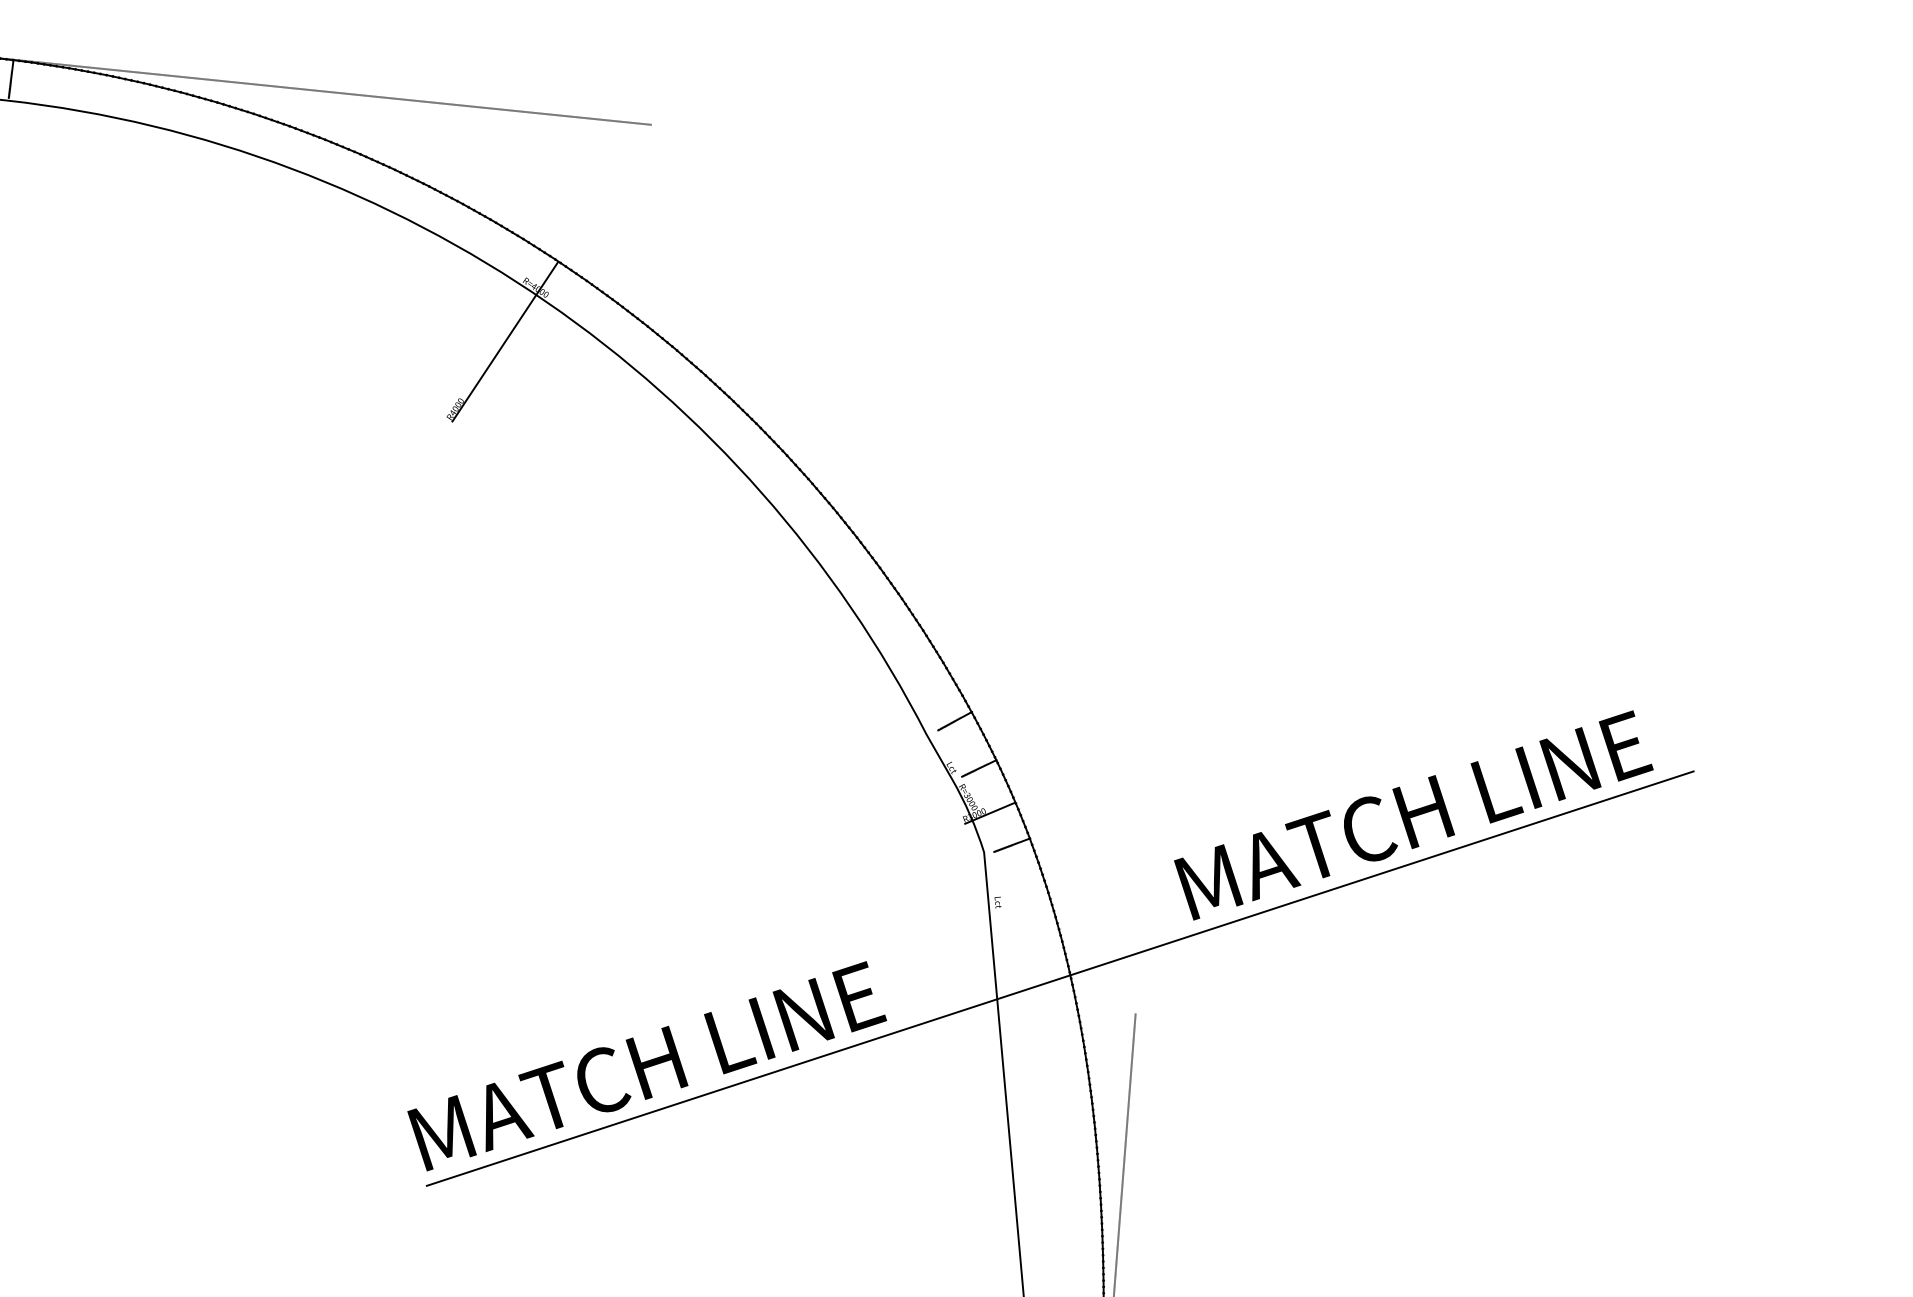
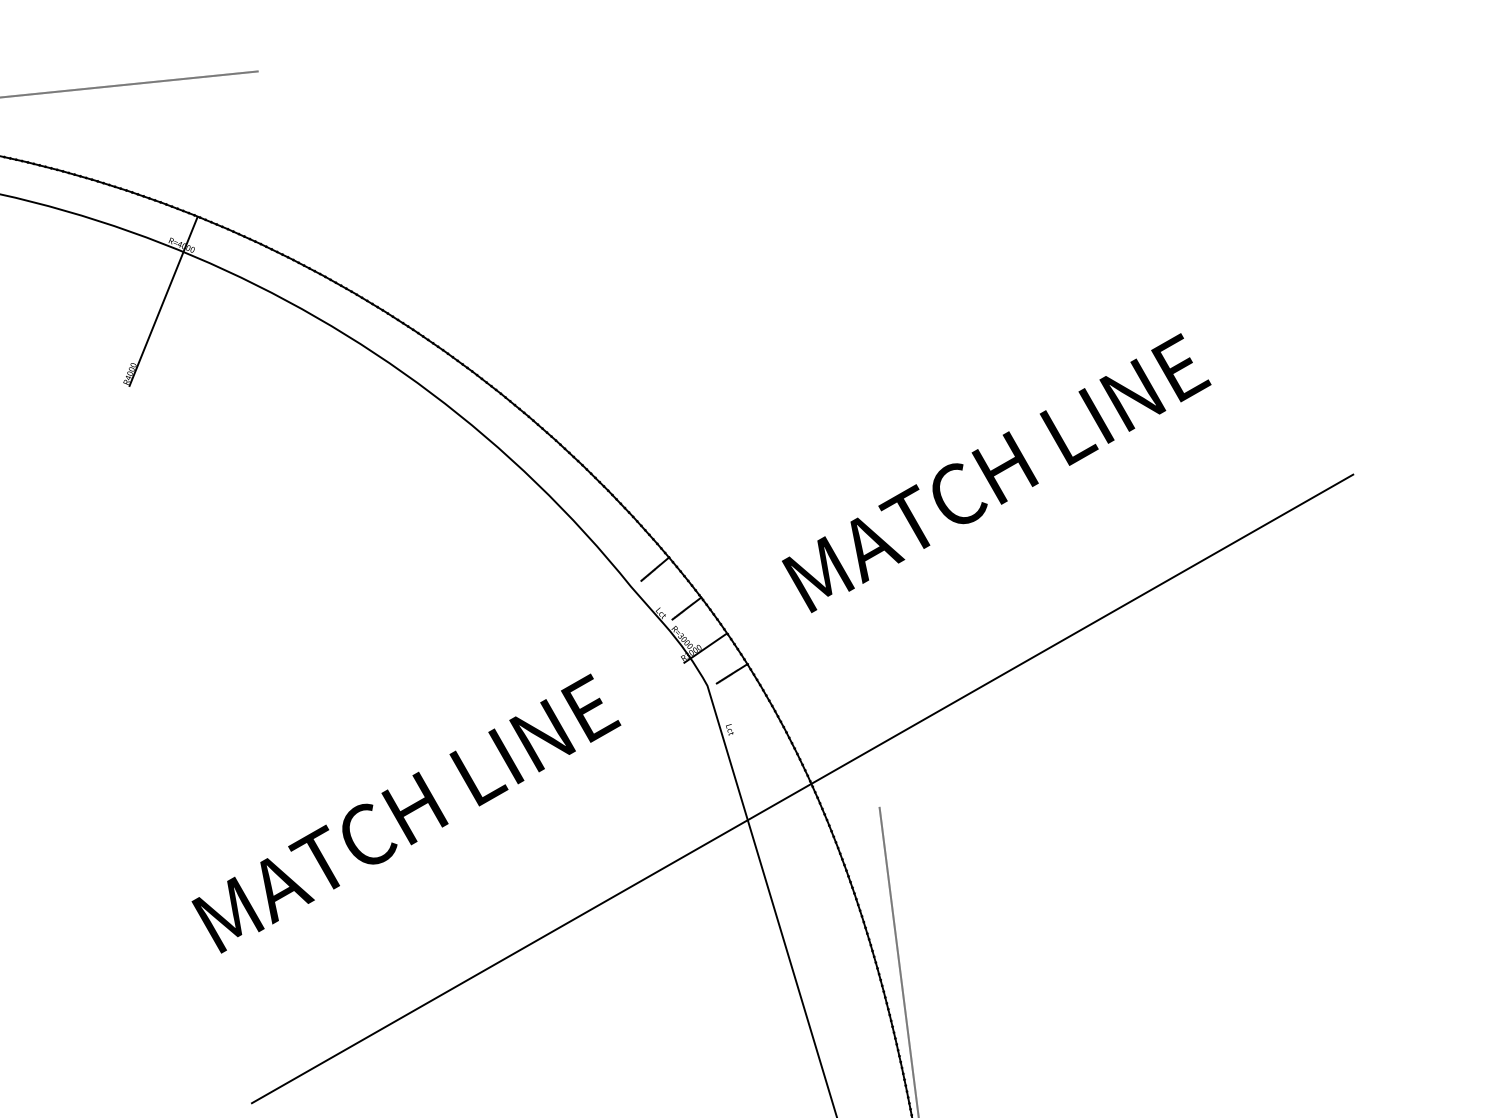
text: (1413, 815) -> (996, 473), moved
text: (647, 1066) -> (406, 813), moved

